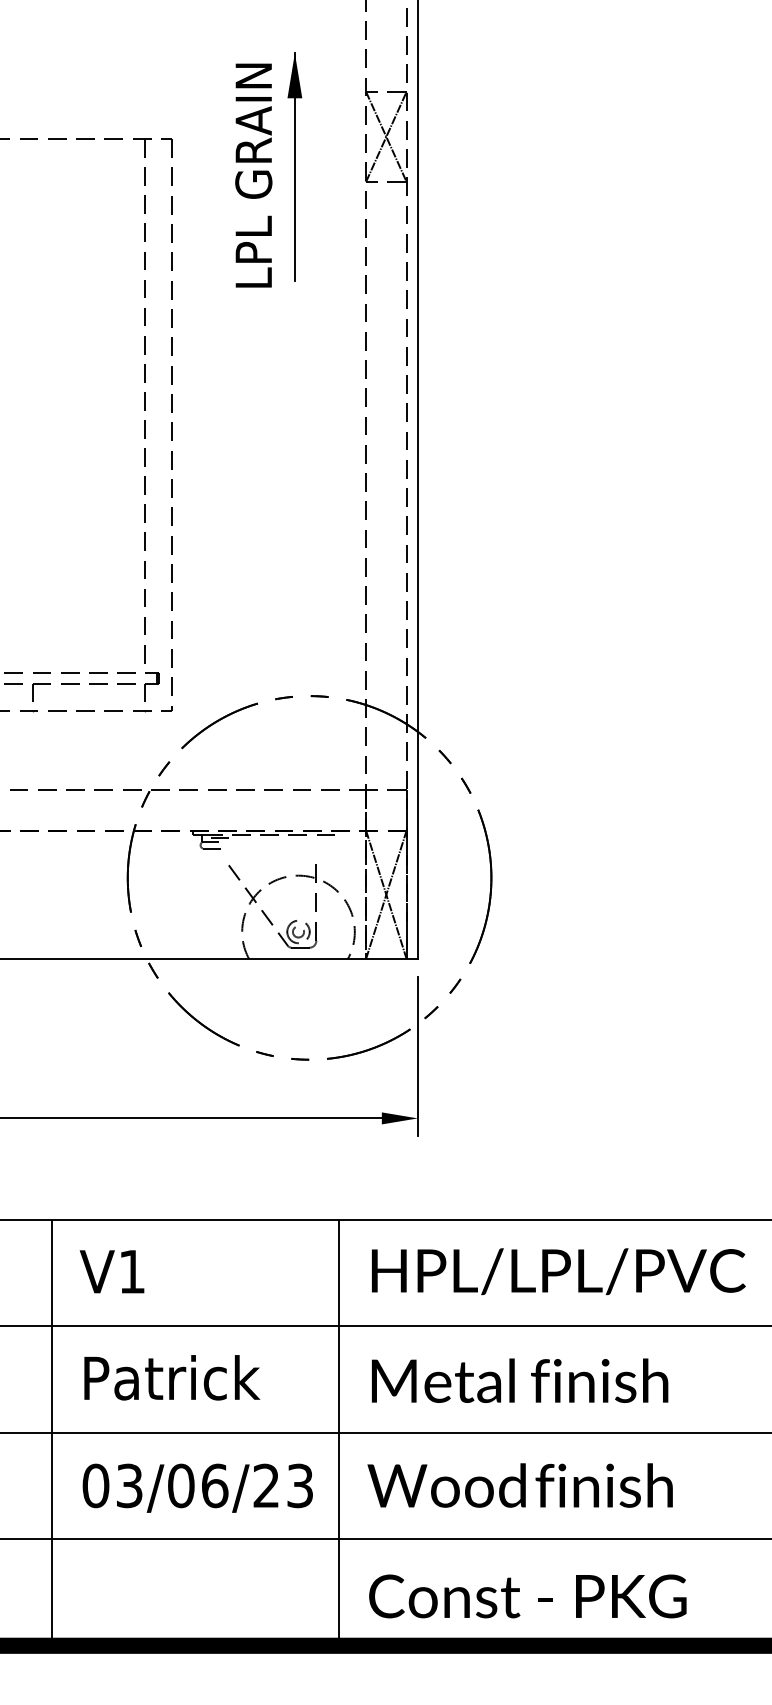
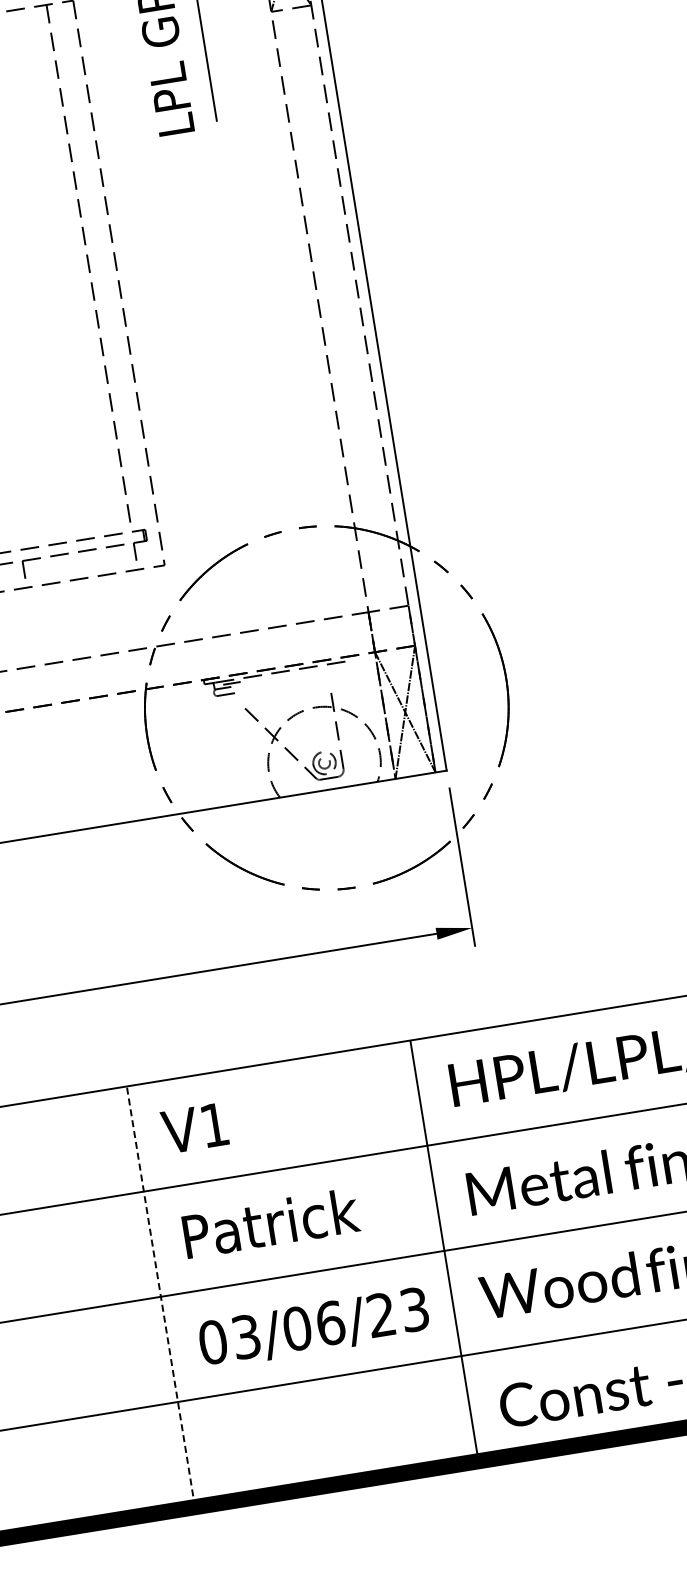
line: (51, 1432) -> (160, 1296), solid -> dashed

